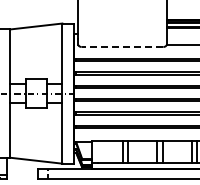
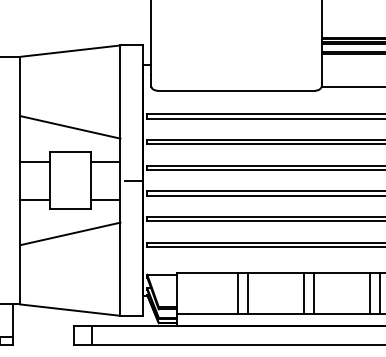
line: (122, 46) -> (236, 89), dashed -> solid
line: (36, 65) -> (70, 126), added
line: (36, 121) -> (70, 234), added

